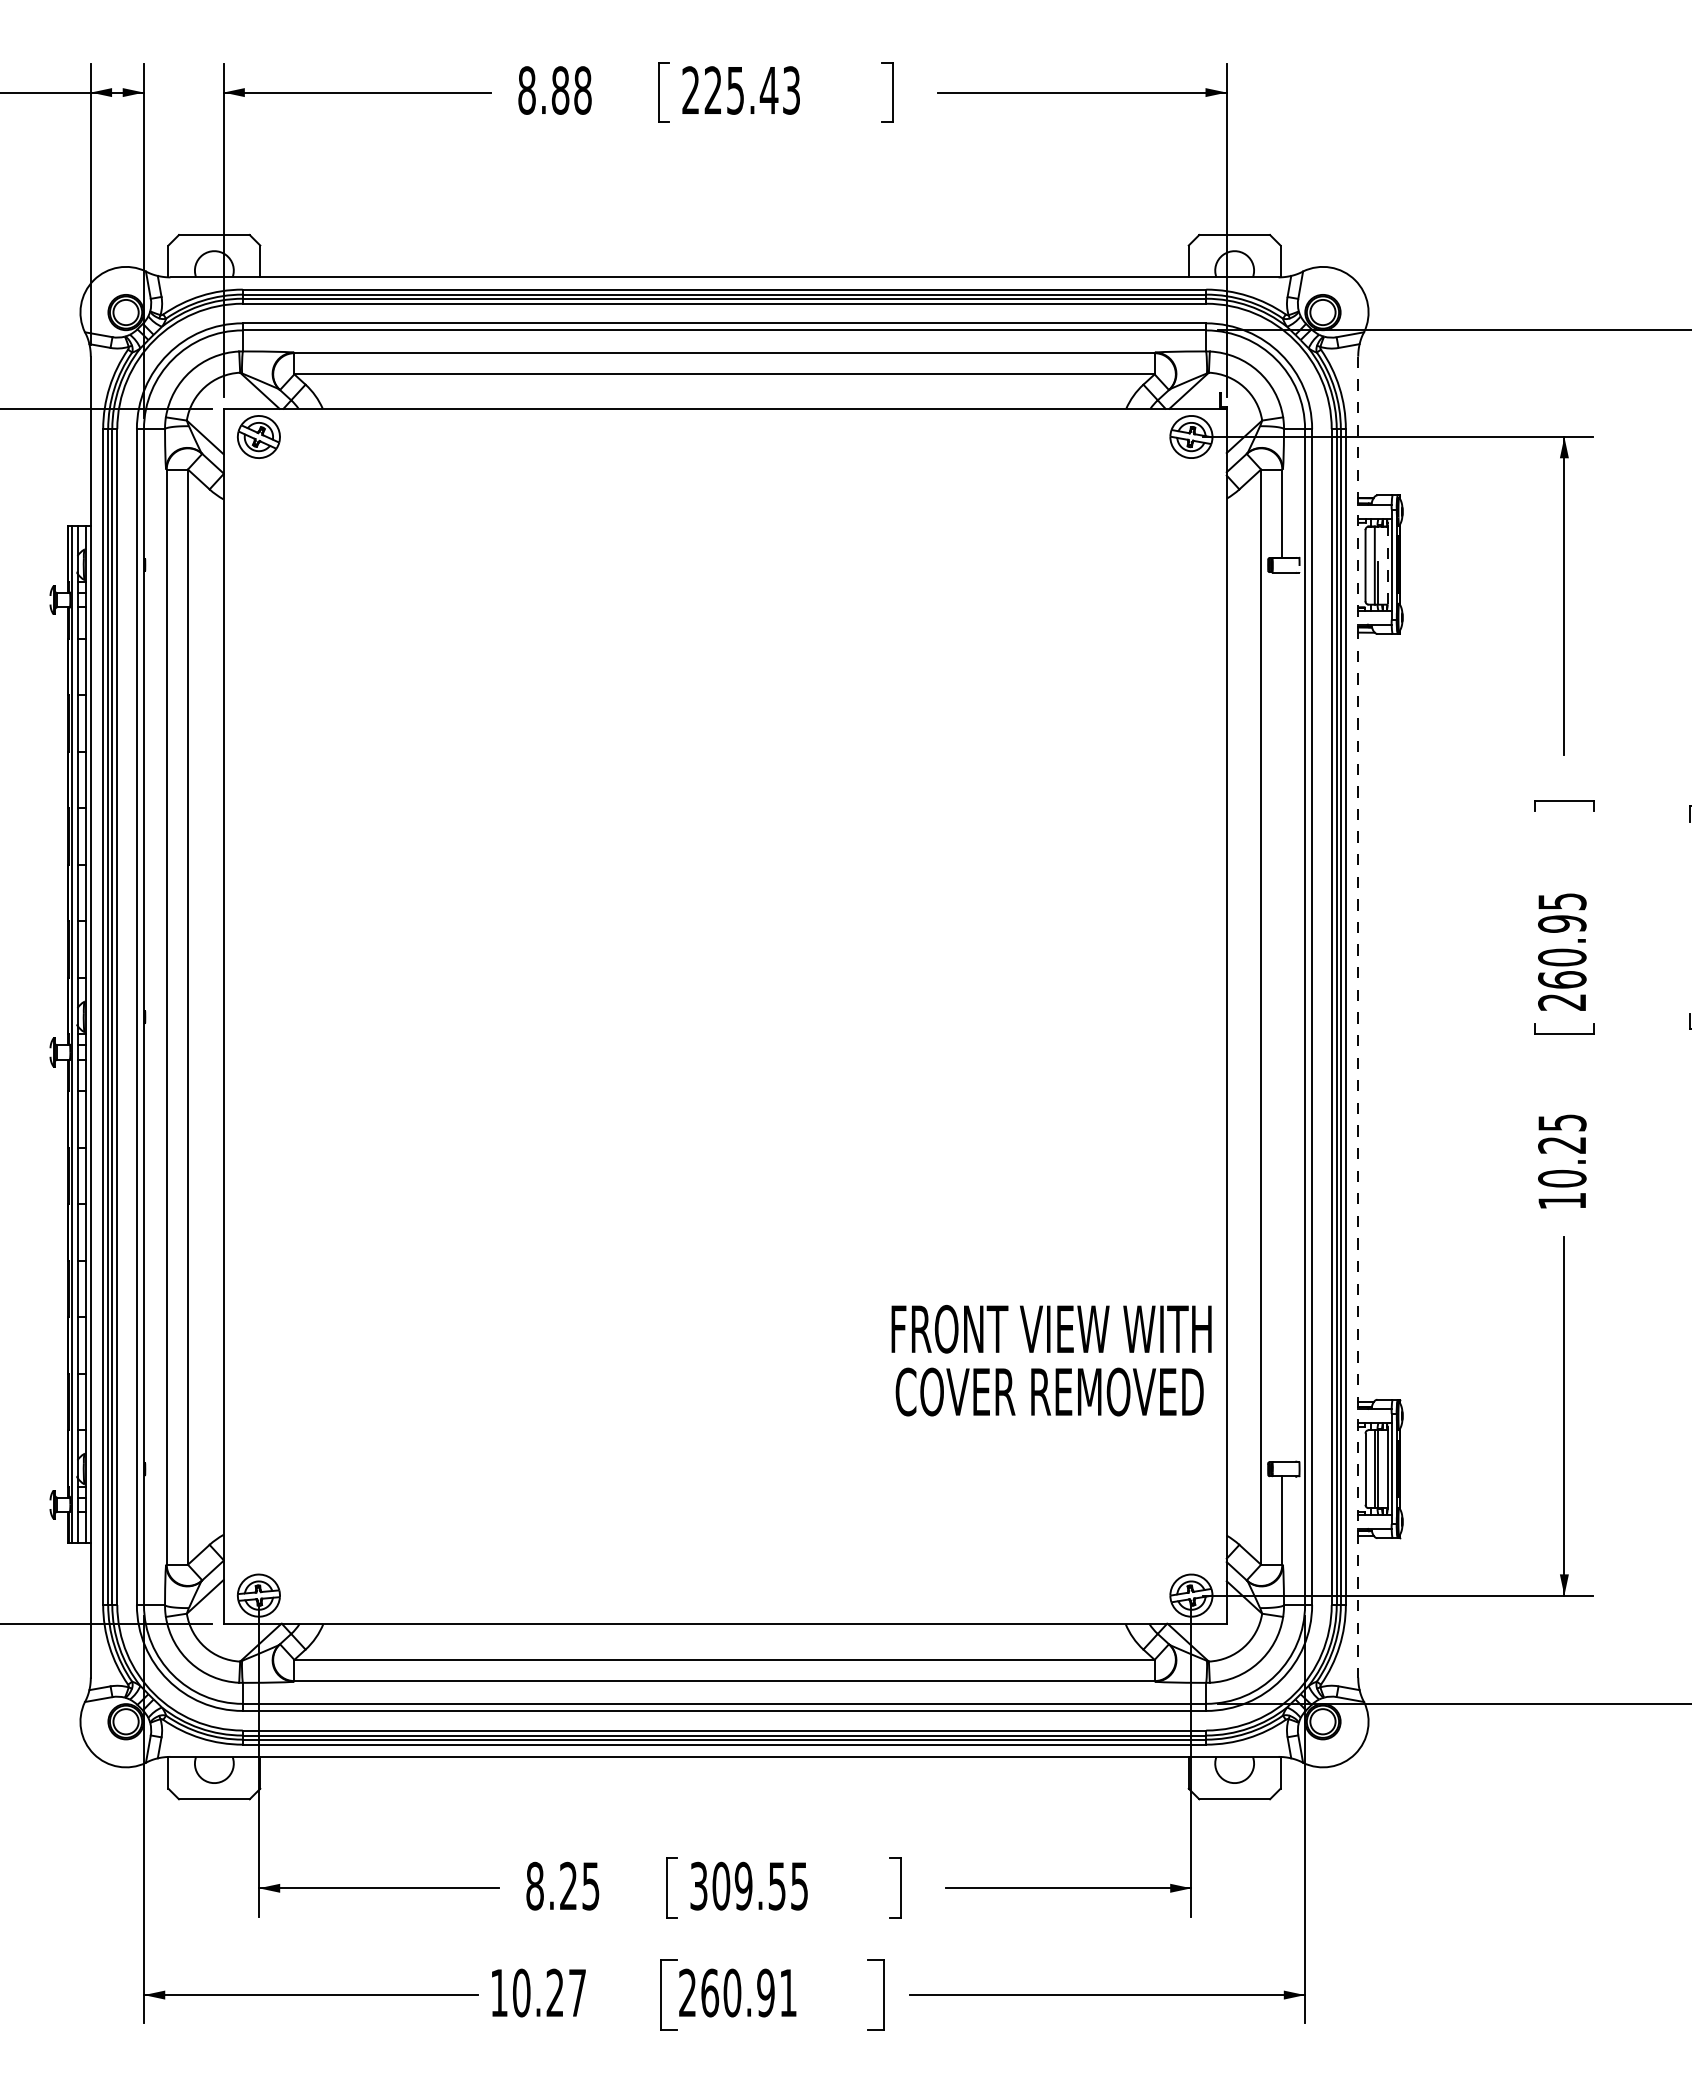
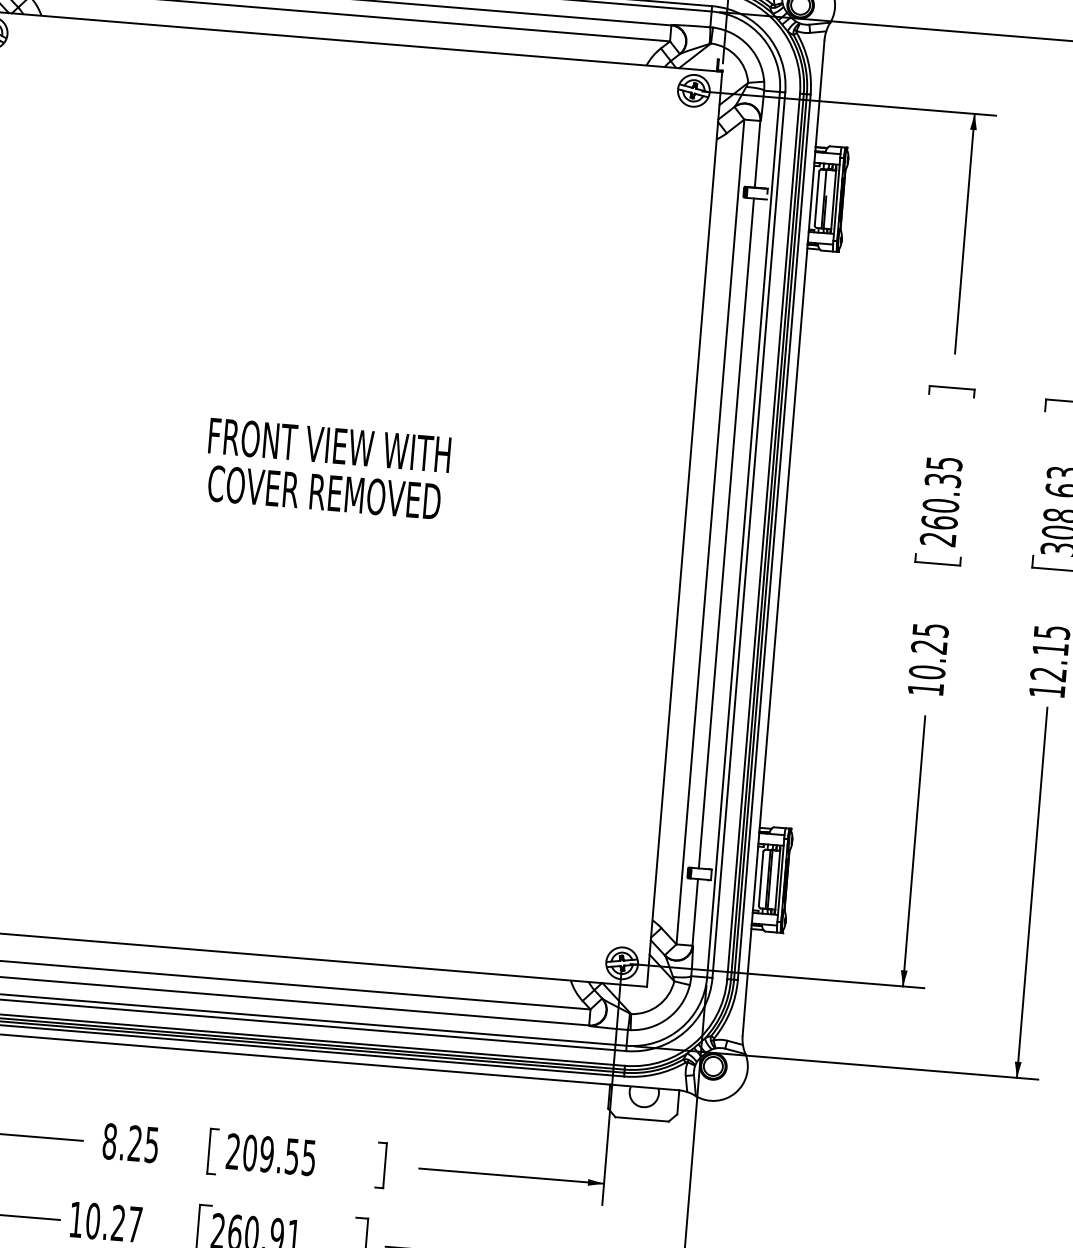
line: (1387, 564) -> (833, 198), dashed -> solid
text: (1562, 923) -> (943, 480), 260.95 -> 260.35
line: (1282, 1017) -> (726, 533), added
line: (1358, 1017) -> (783, 538), dashed -> solid
text: (1051, 1360) -> (327, 468), moved
text: (698, 1886) -> (232, 1151), 309.55 -> 209.55

